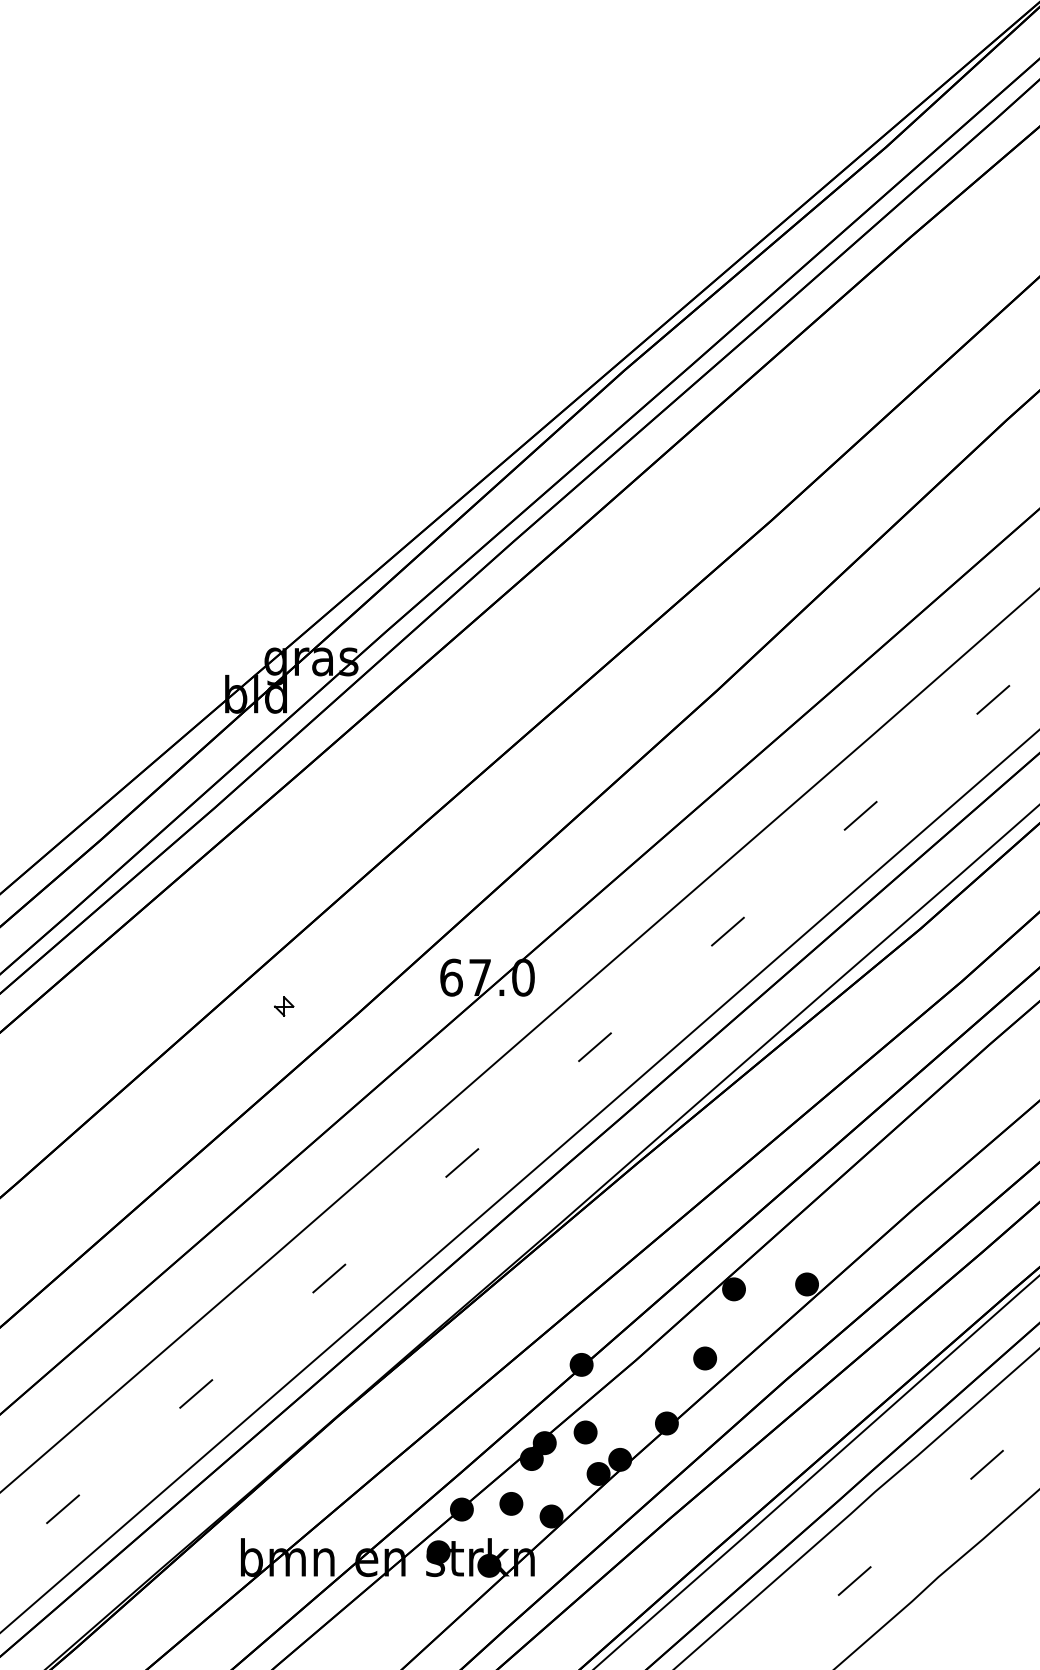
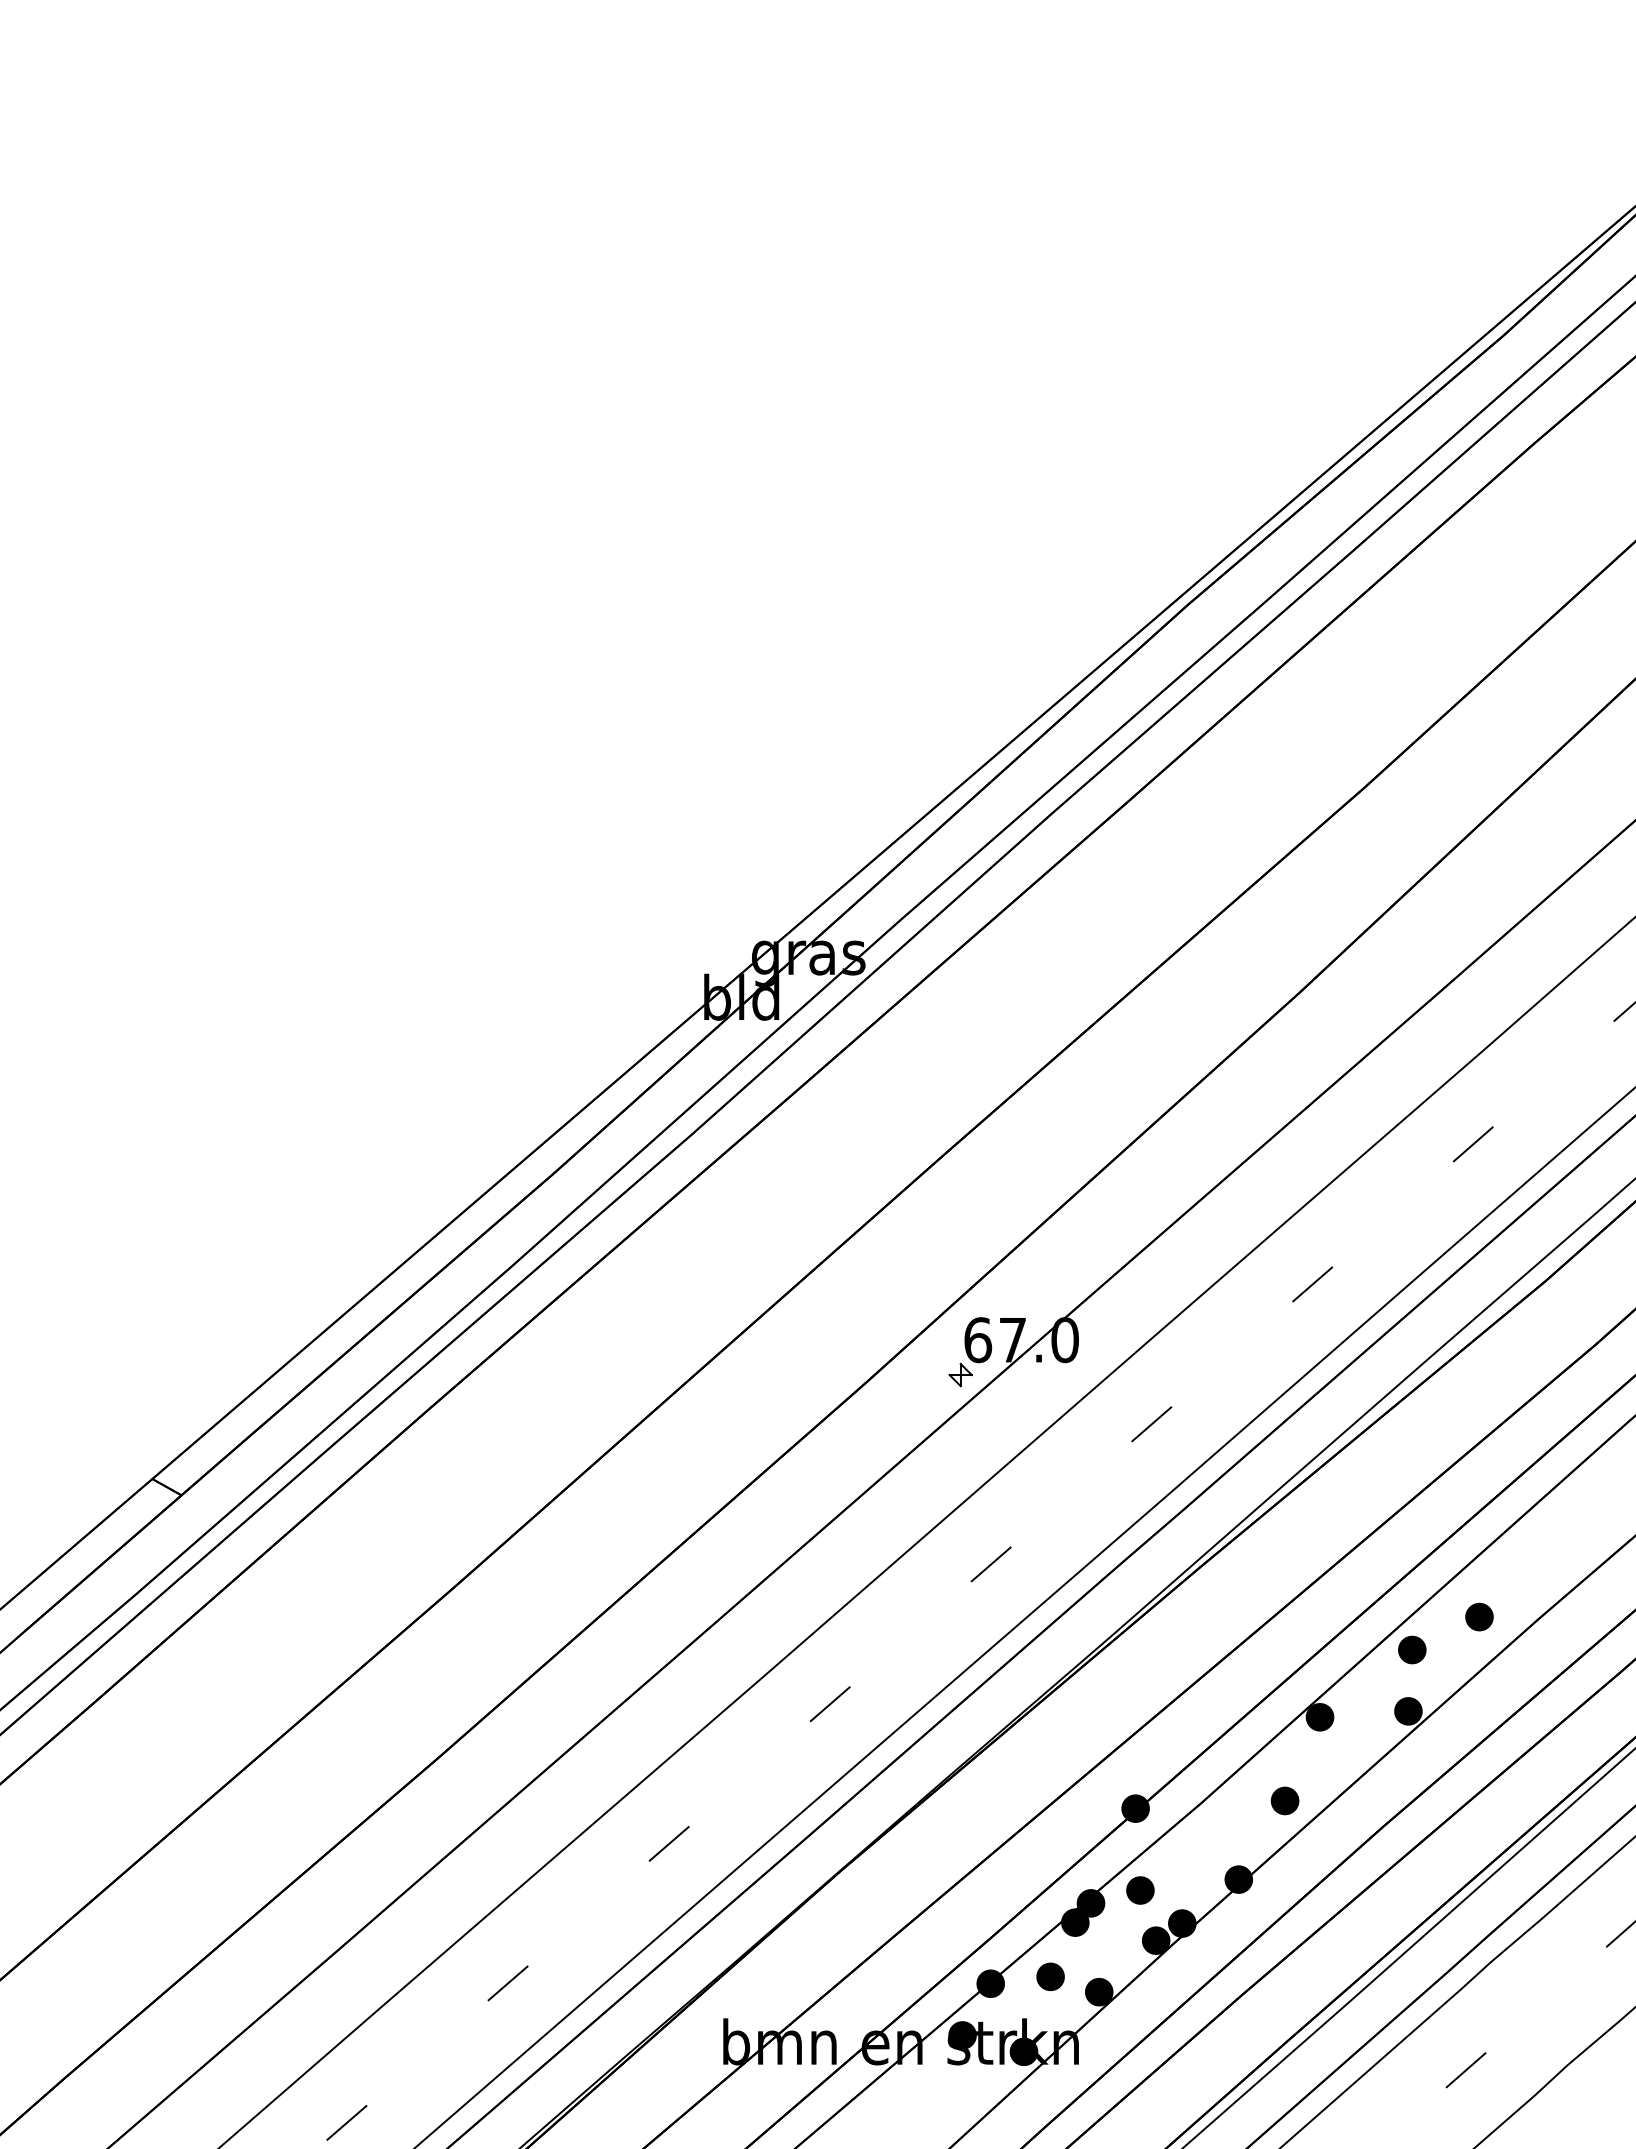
part: (284, 1006) -> (960, 1374), moved
part: (865, 1206) -> (1479, 1616), added
part: (810, 1233) -> (1412, 1649), added

